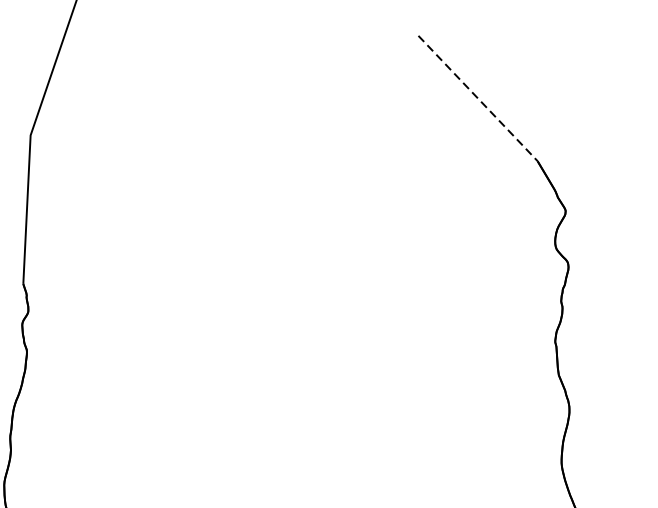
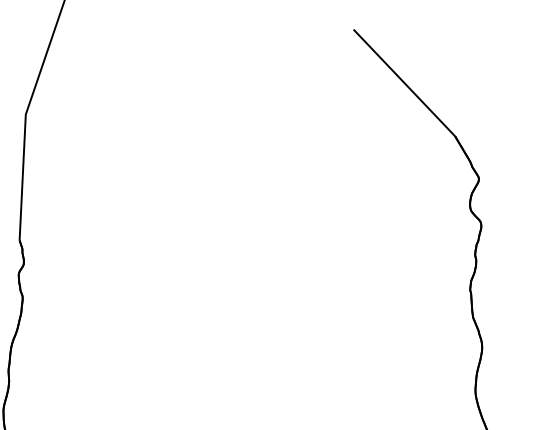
line: (478, 98) -> (405, 83), dashed -> solid

